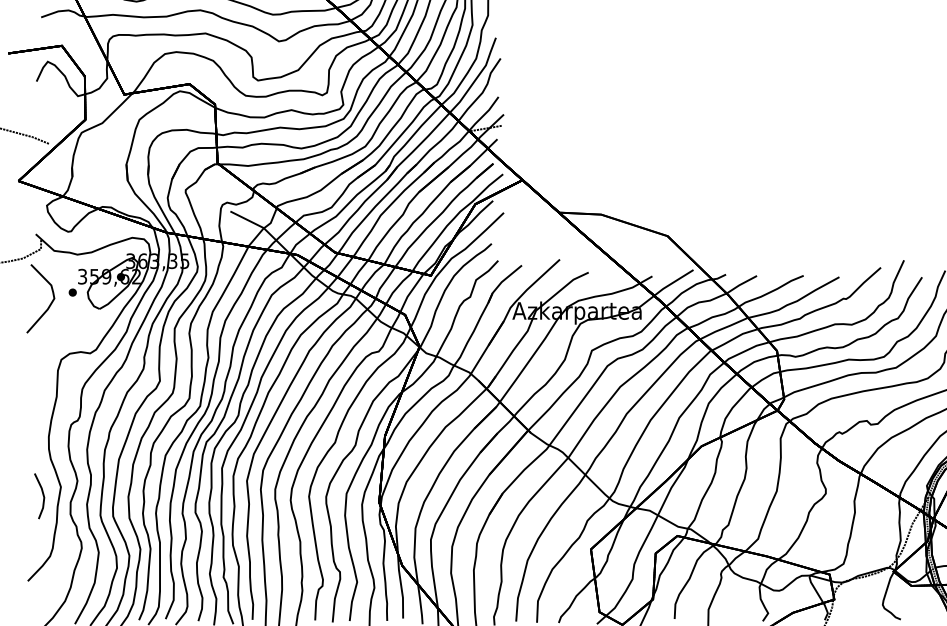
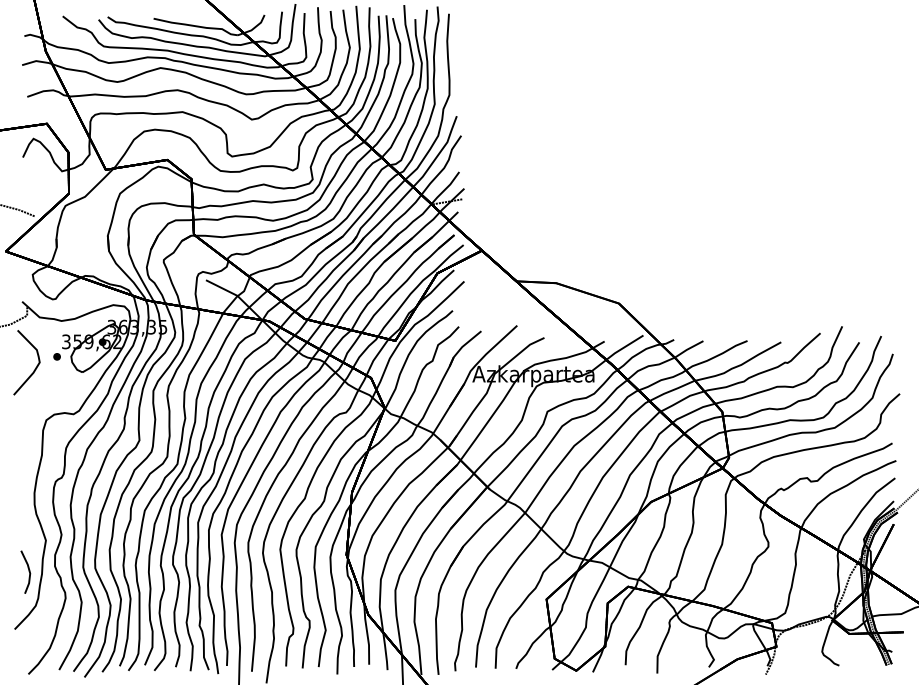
line: (42, 495) -> (28, 571), moved

